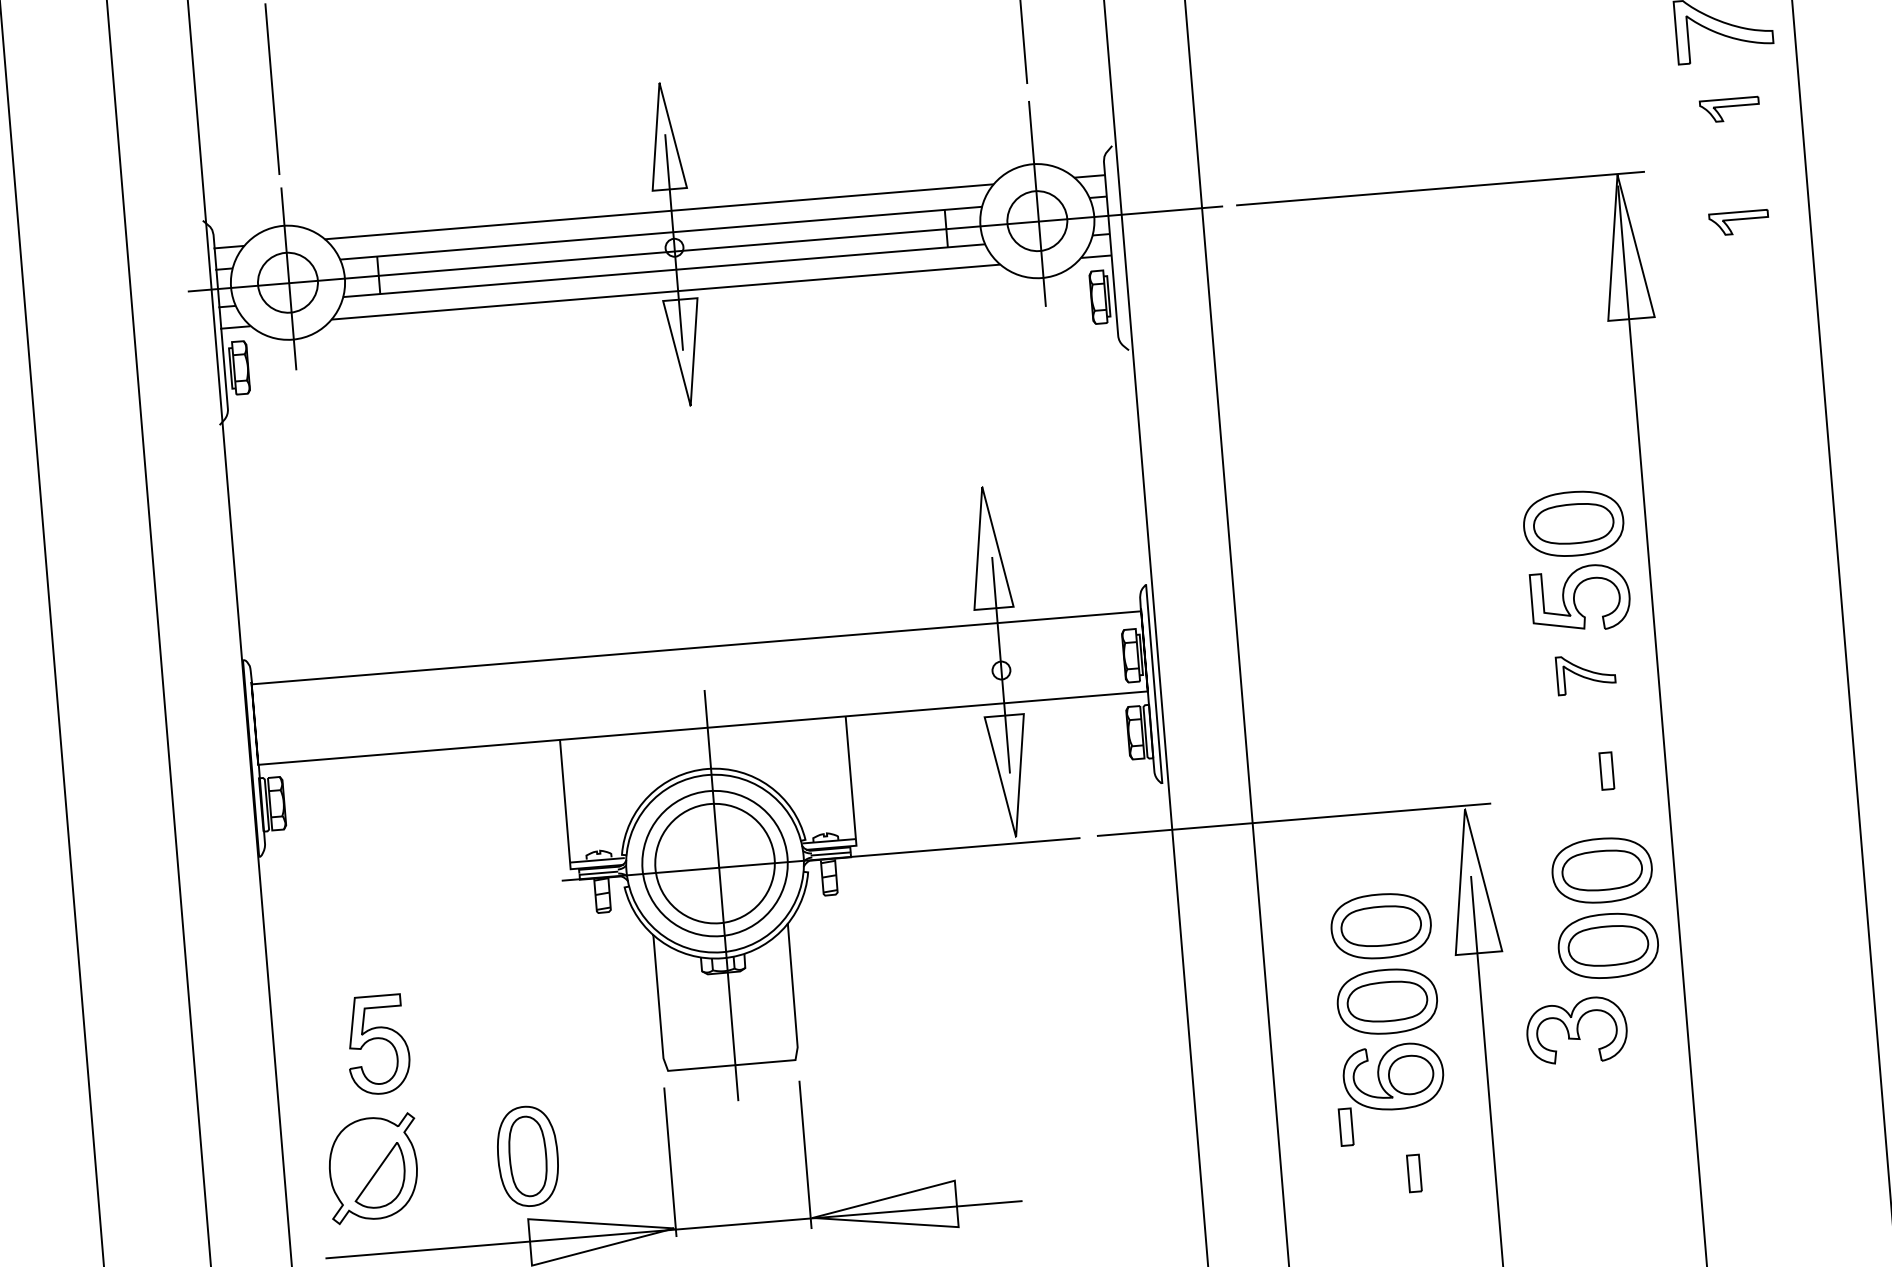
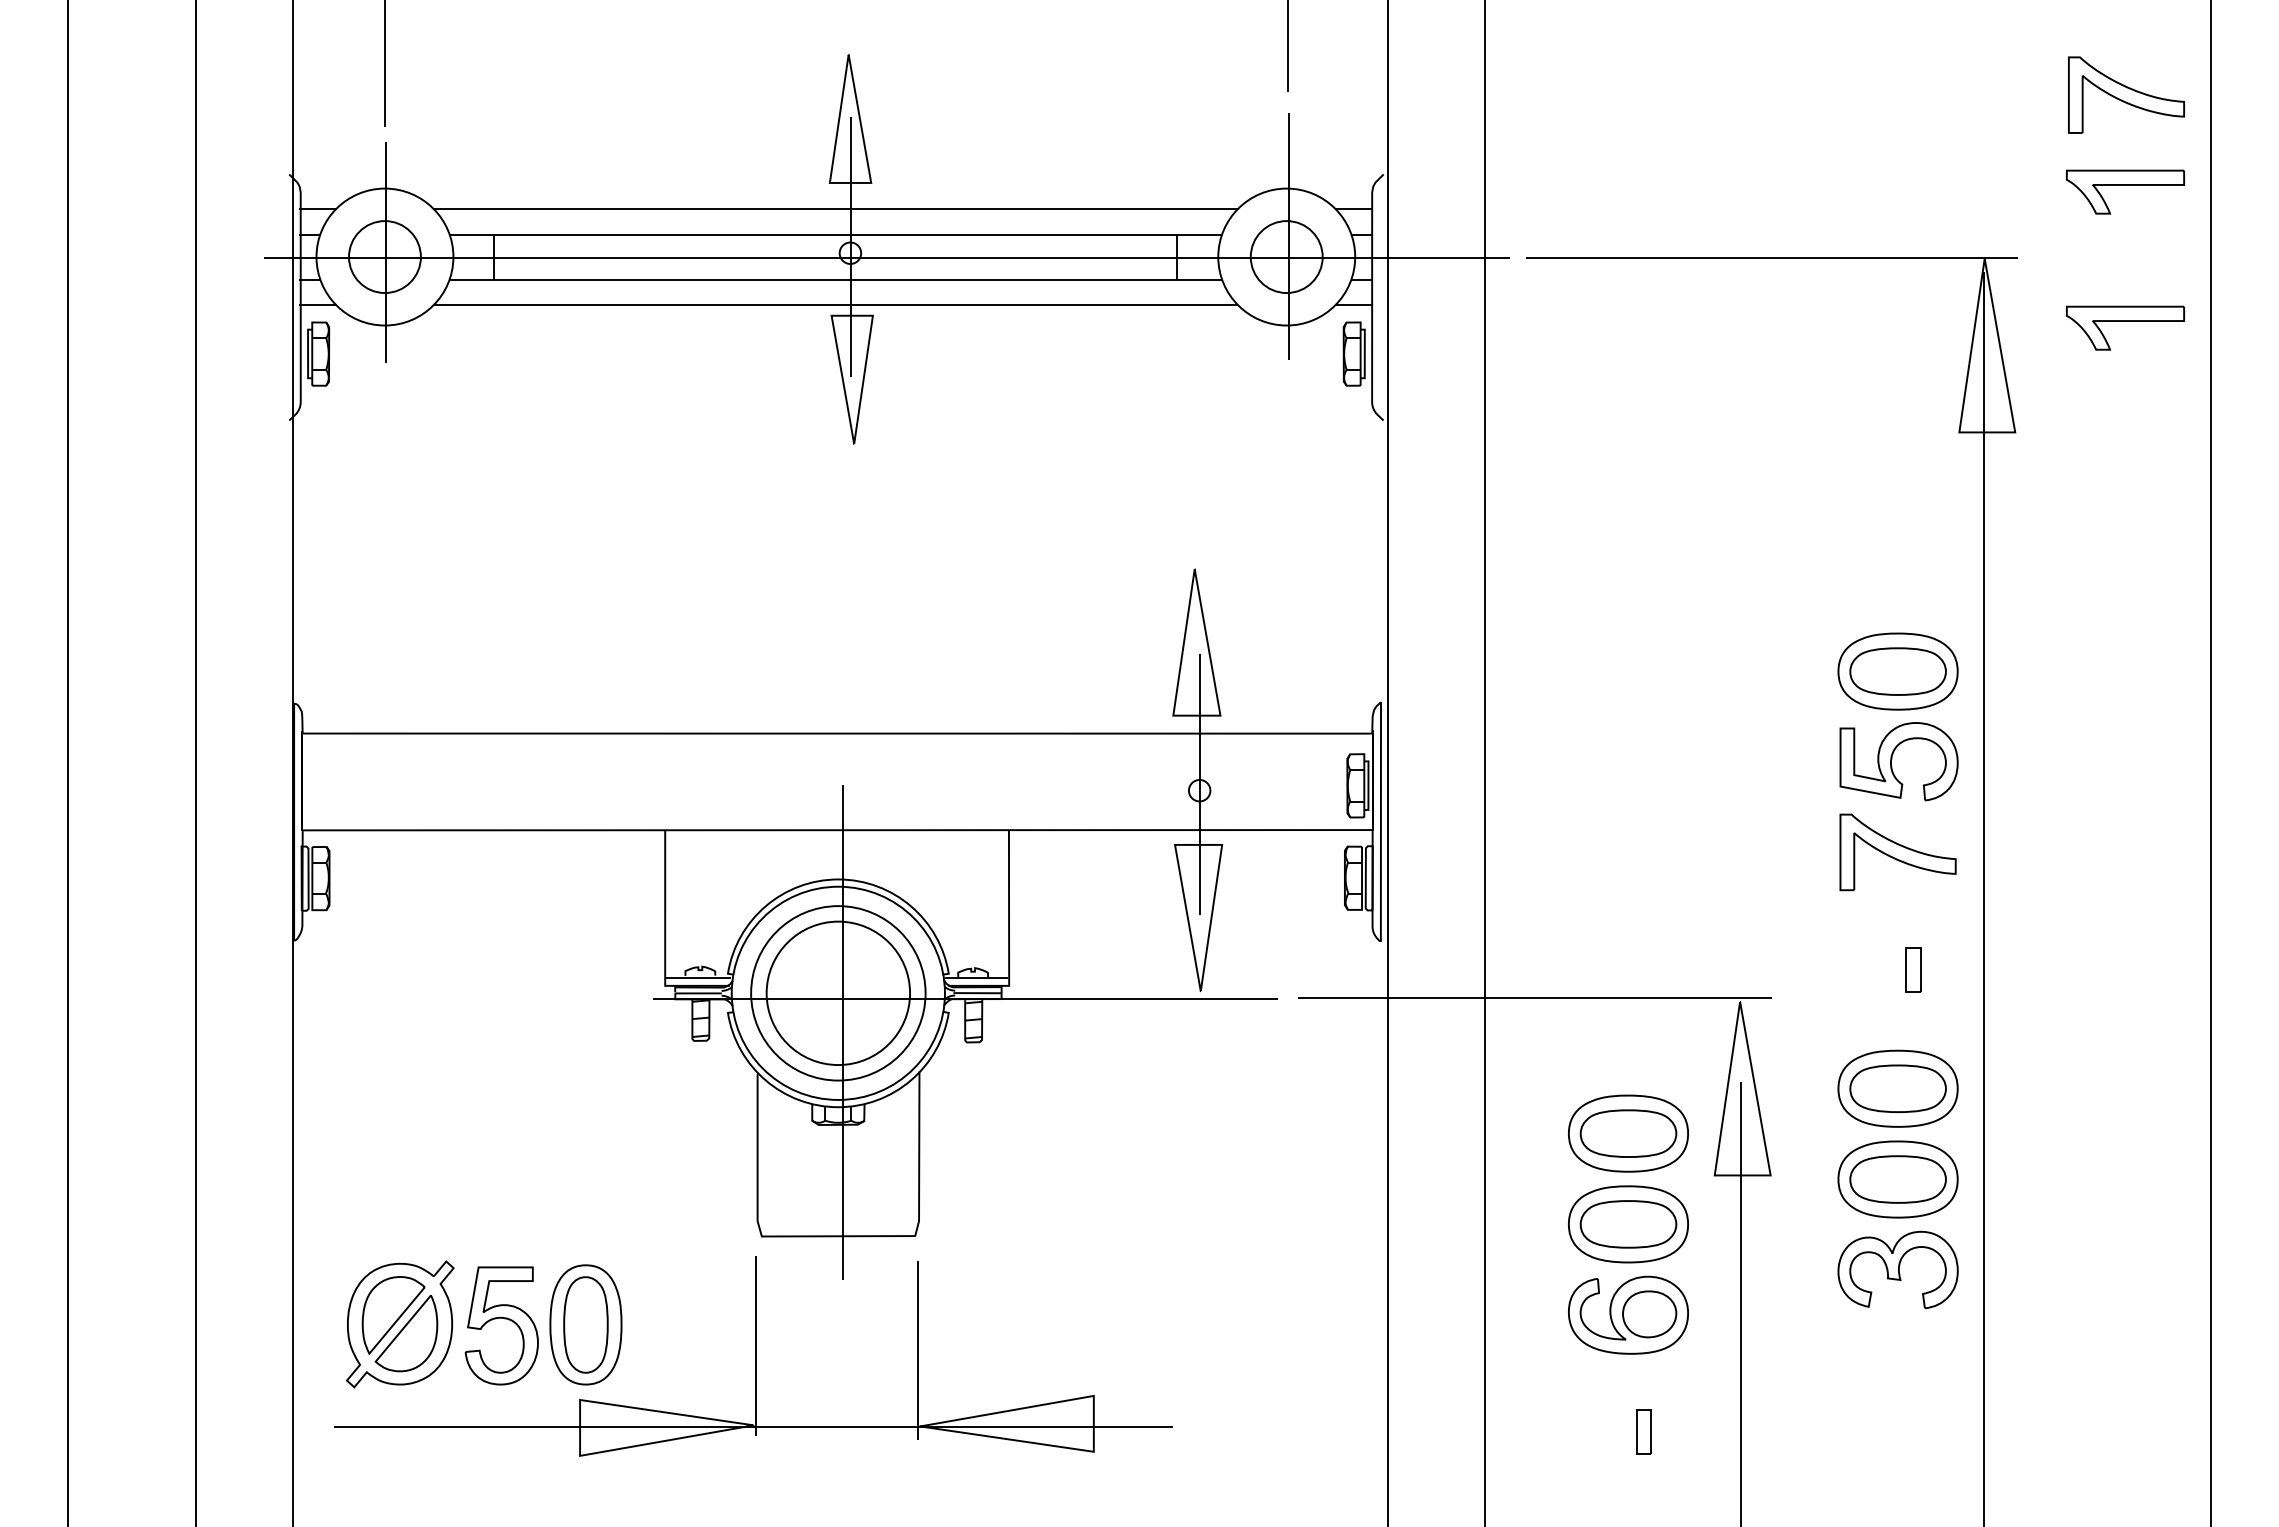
part: (1729, 109) -> (2125, 191), size x1.67
part: (1739, 222) -> (2125, 327), size x1.67
part: (1585, 674) -> (1897, 852), size x1.67
part: (1576, 1030) -> (1897, 1269), moved
part: (379, 1039) -> (504, 1319), moved
part: (1345, 1126) -> (1566, 1369), removed
part: (367, 1161) -> (393, 1315), added

